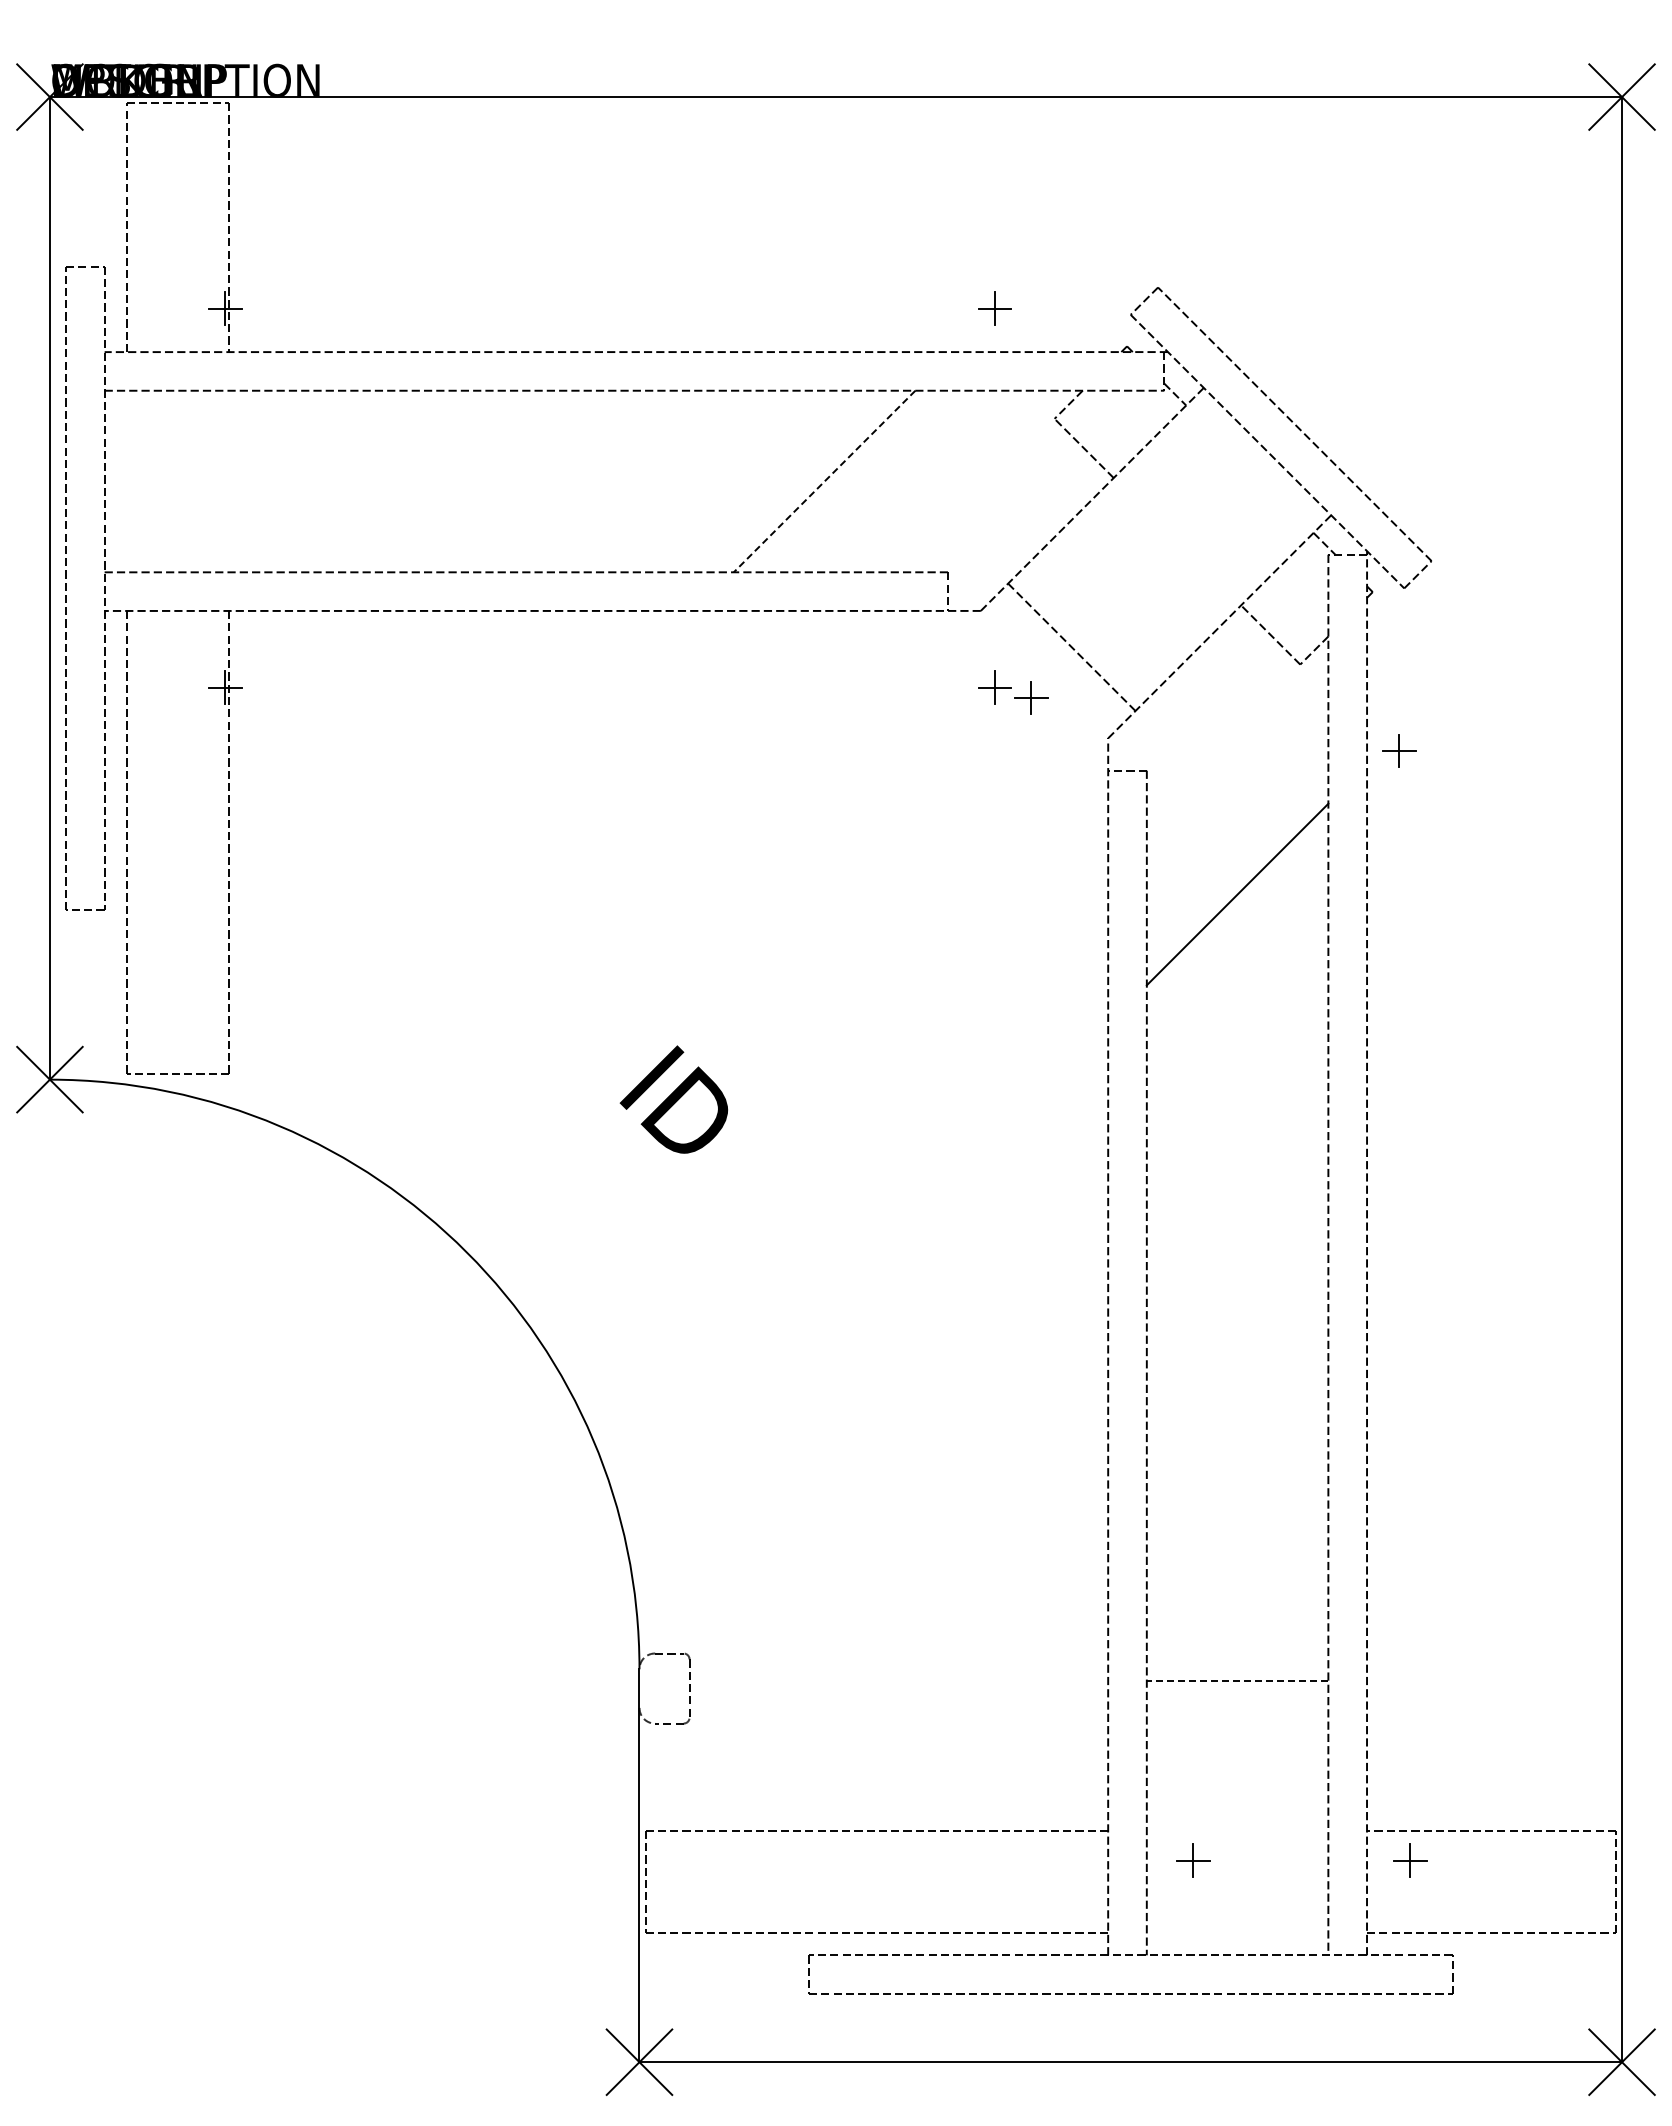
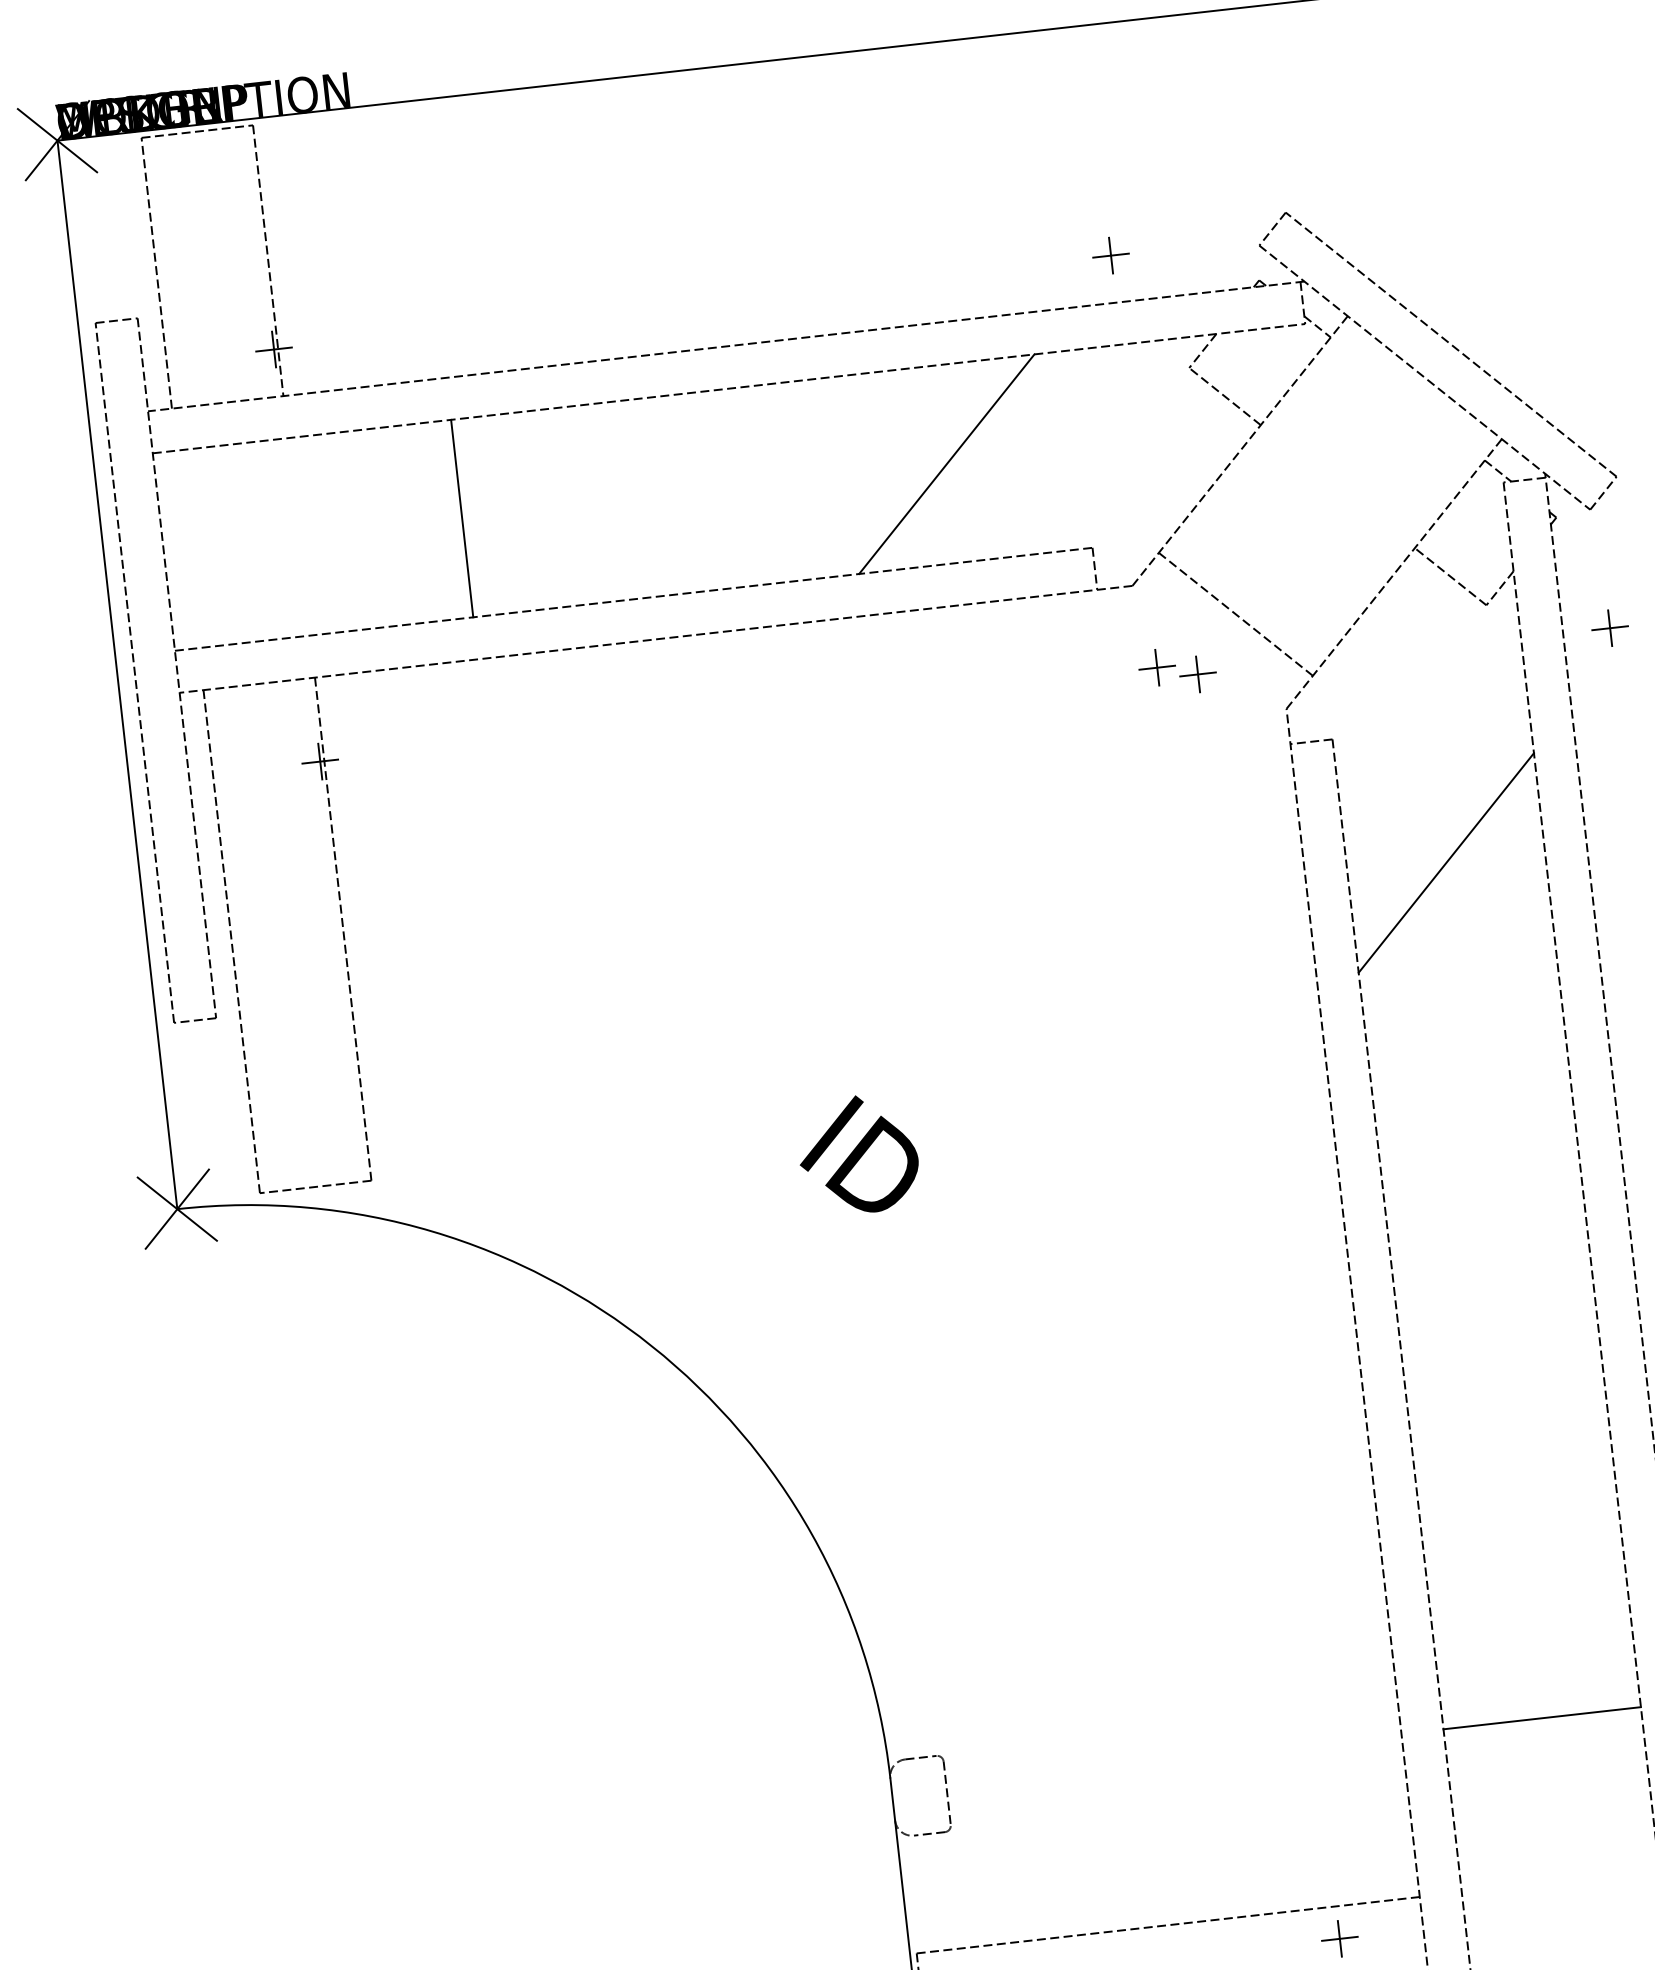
line: (378, 481) -> (461, 518), added
line: (824, 481) -> (946, 464), dashed -> solid
part: (1399, 750) -> (1610, 627), moved
line: (1237, 1680) -> (1542, 1717), dashed -> solid
part: (1193, 1860) -> (1340, 1938), moved

